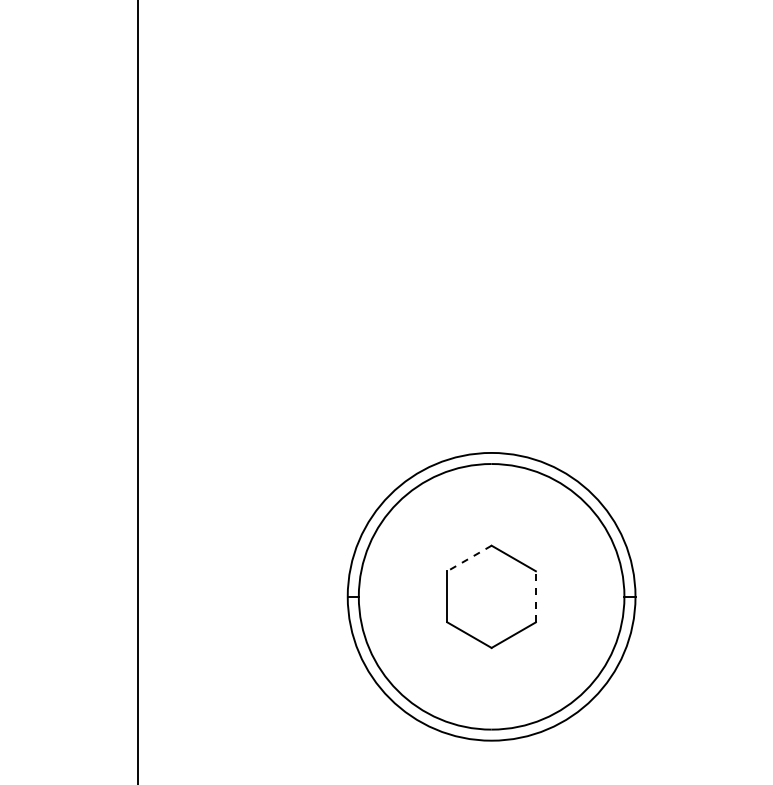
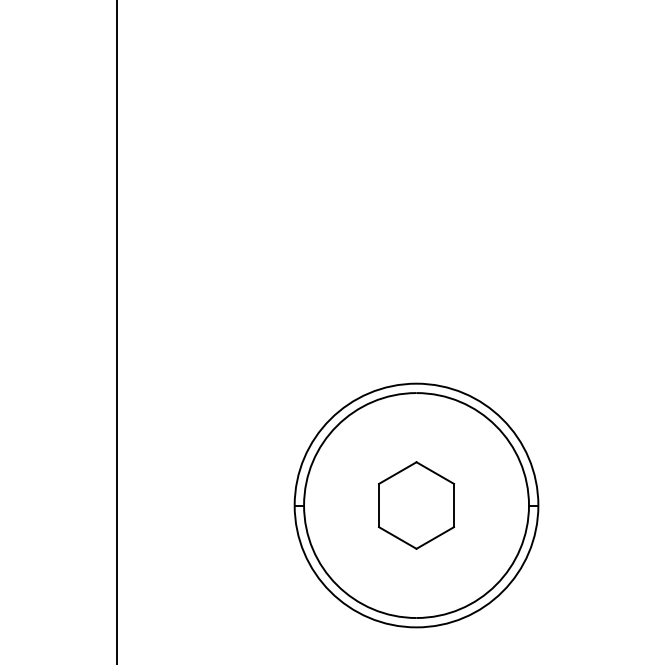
line: (469, 558) -> (397, 473), dashed -> solid
line: (535, 596) -> (453, 505), dashed -> solid

